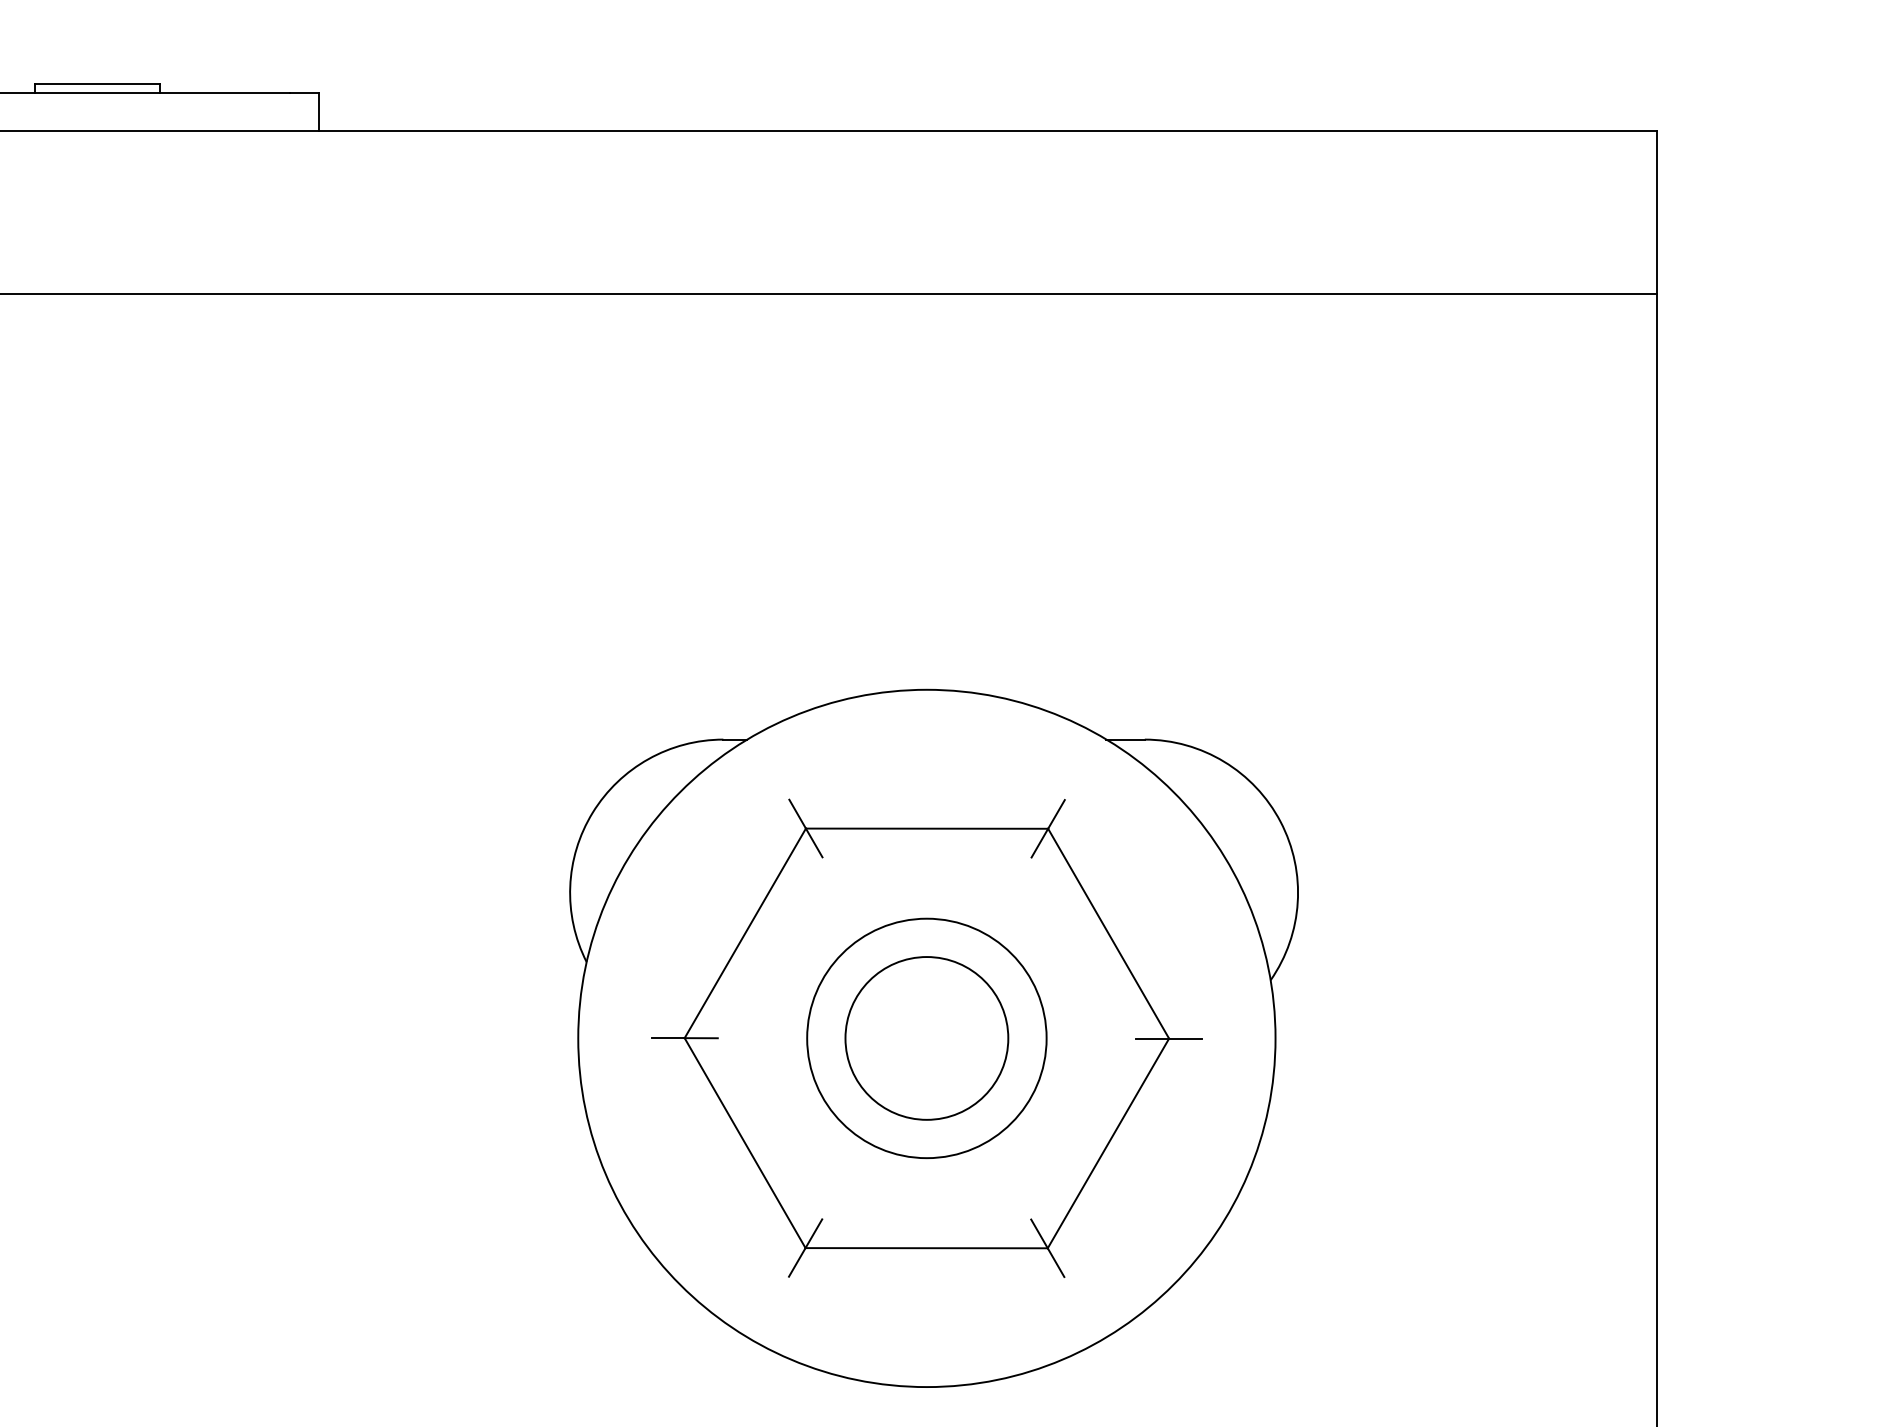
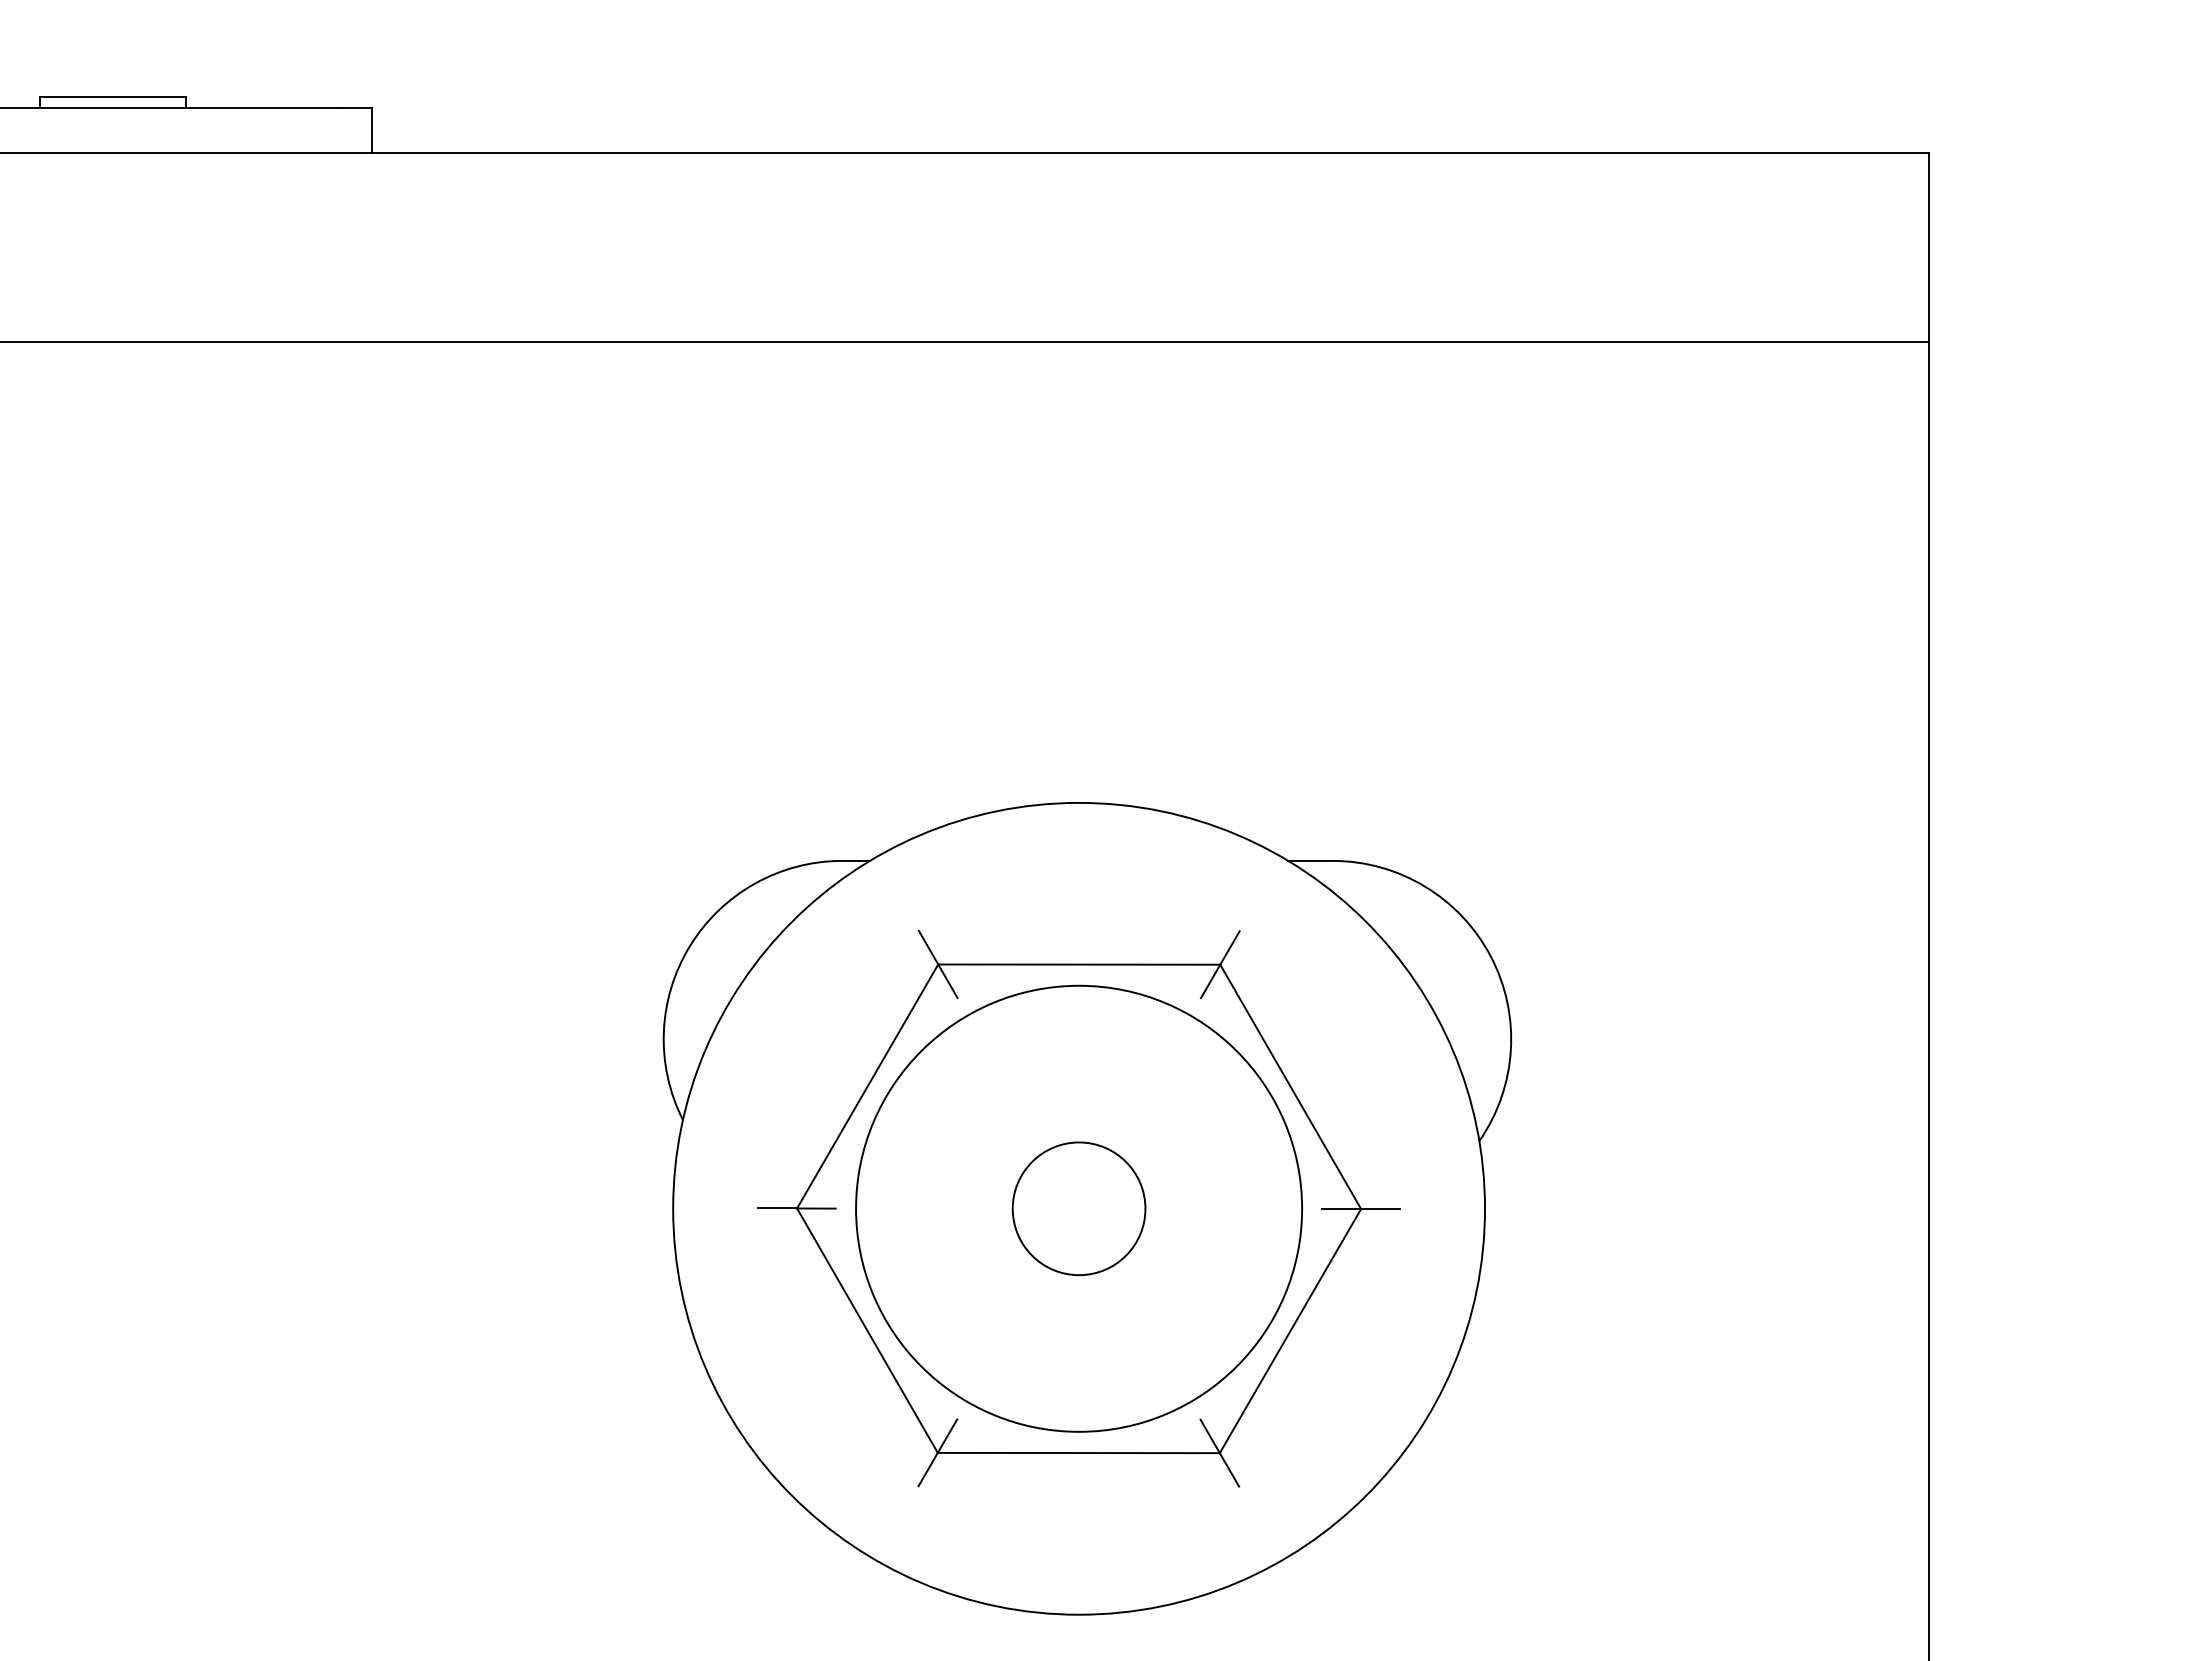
circle: (926, 1038) -> (1078, 1208), size x0.7
circle: (926, 1038) -> (1078, 1208), size x1.6

